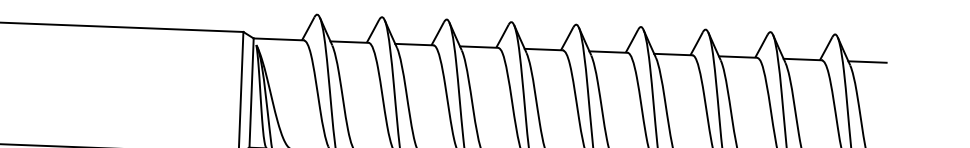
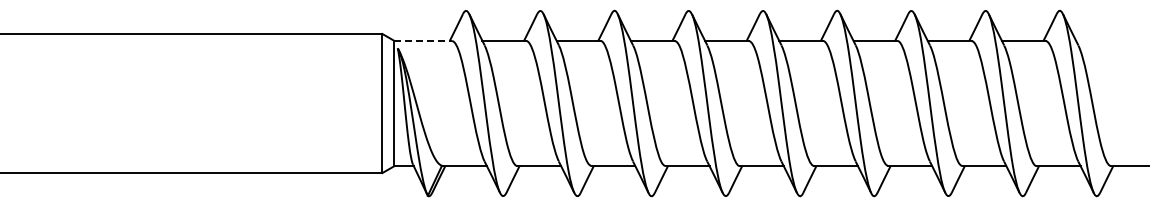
line: (279, 39) -> (423, 40), solid -> dashed
line: (867, 61) -> (1097, 40), removed

